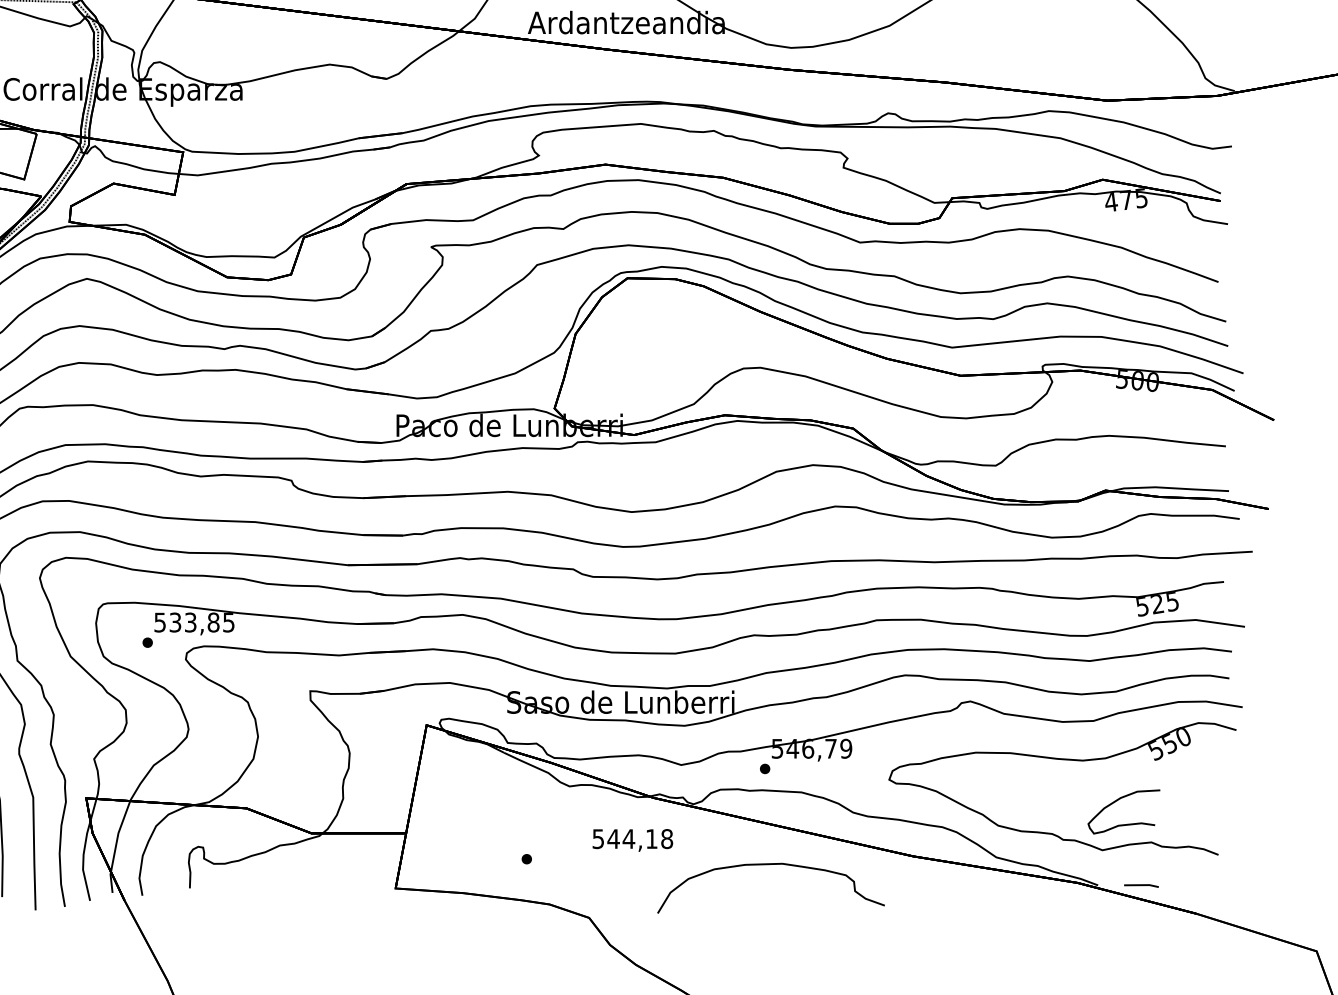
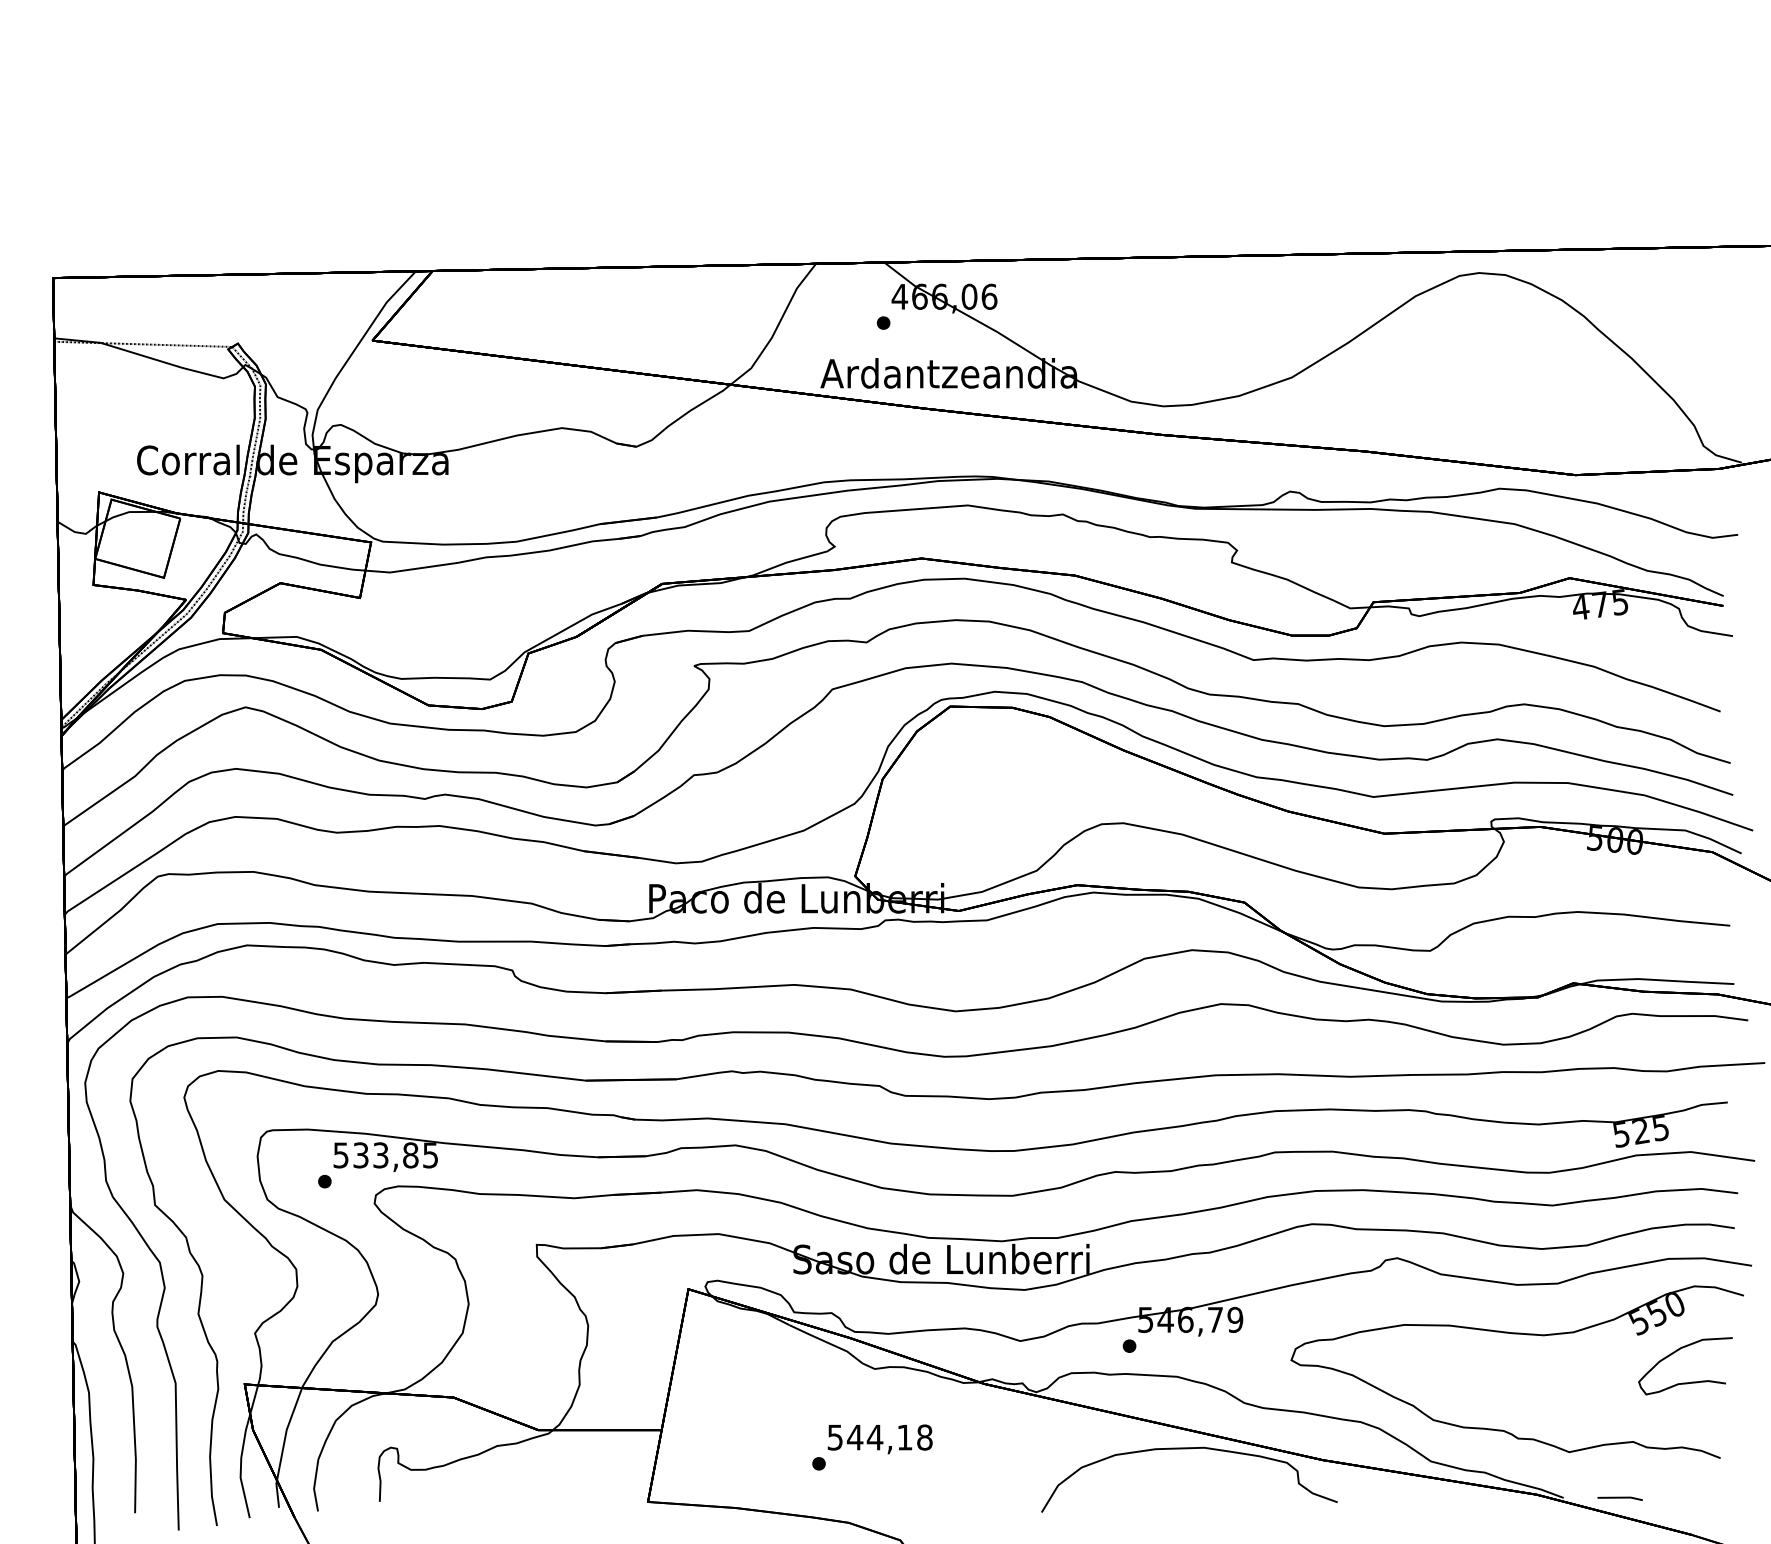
curve: (1124, 824) -> (1685, 1382), moved
text: (632, 840) -> (879, 1439), moved
curve: (771, 865) -> (1189, 1449), moved

